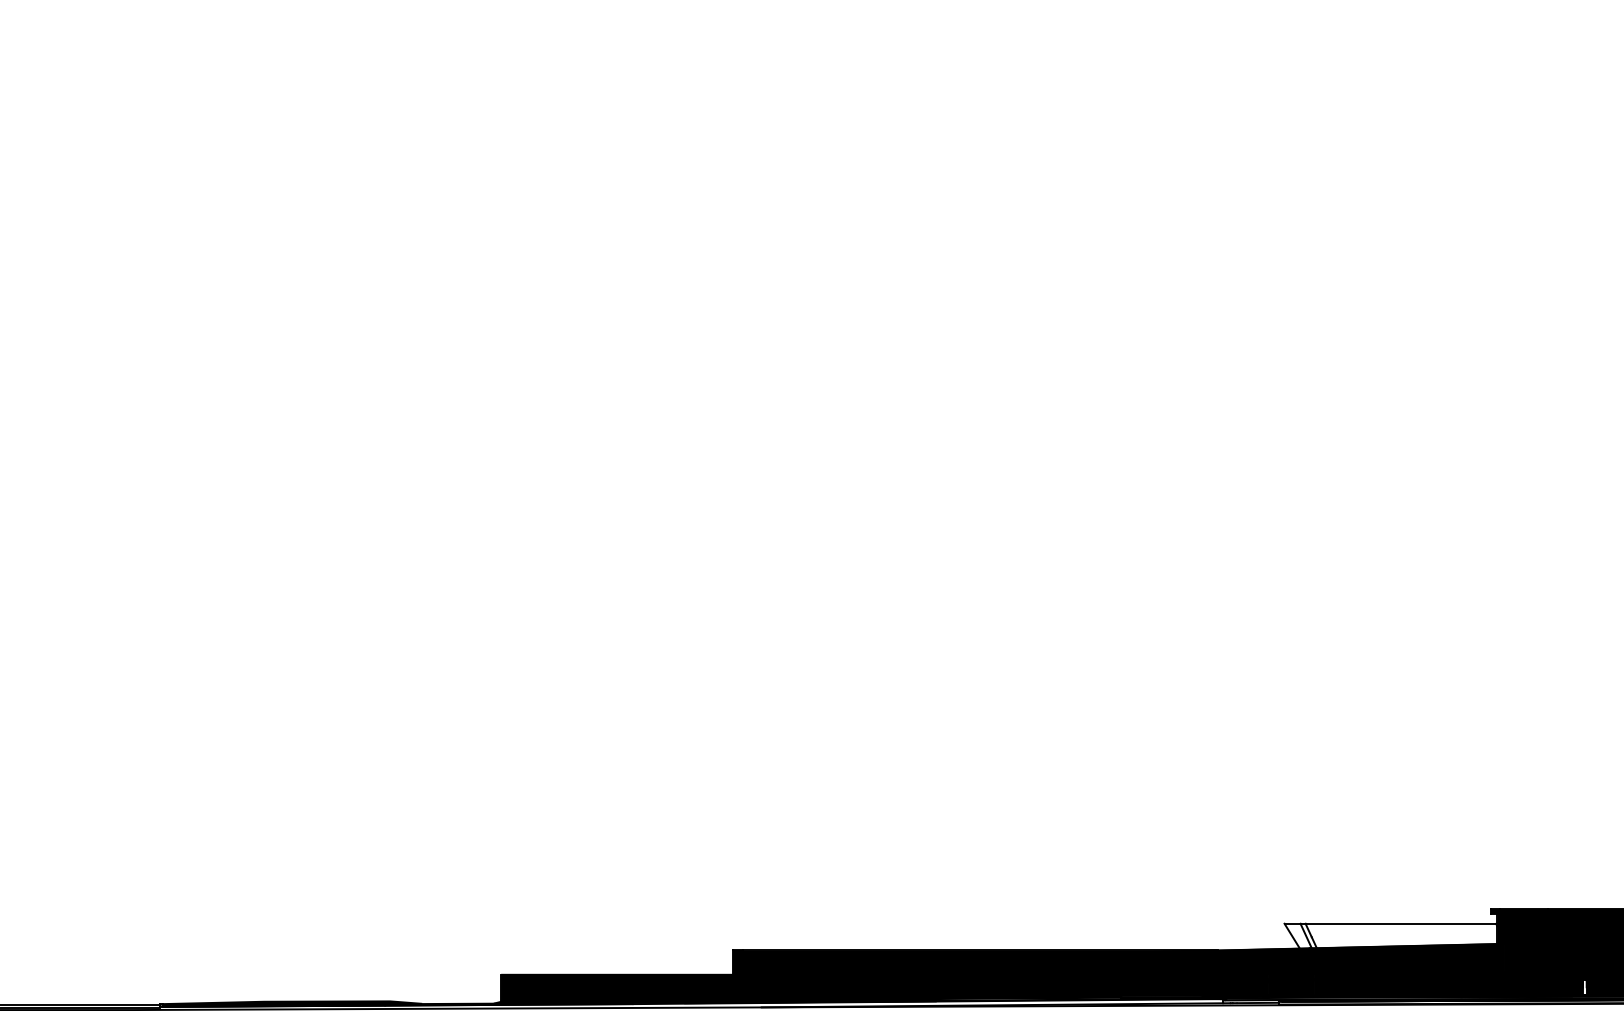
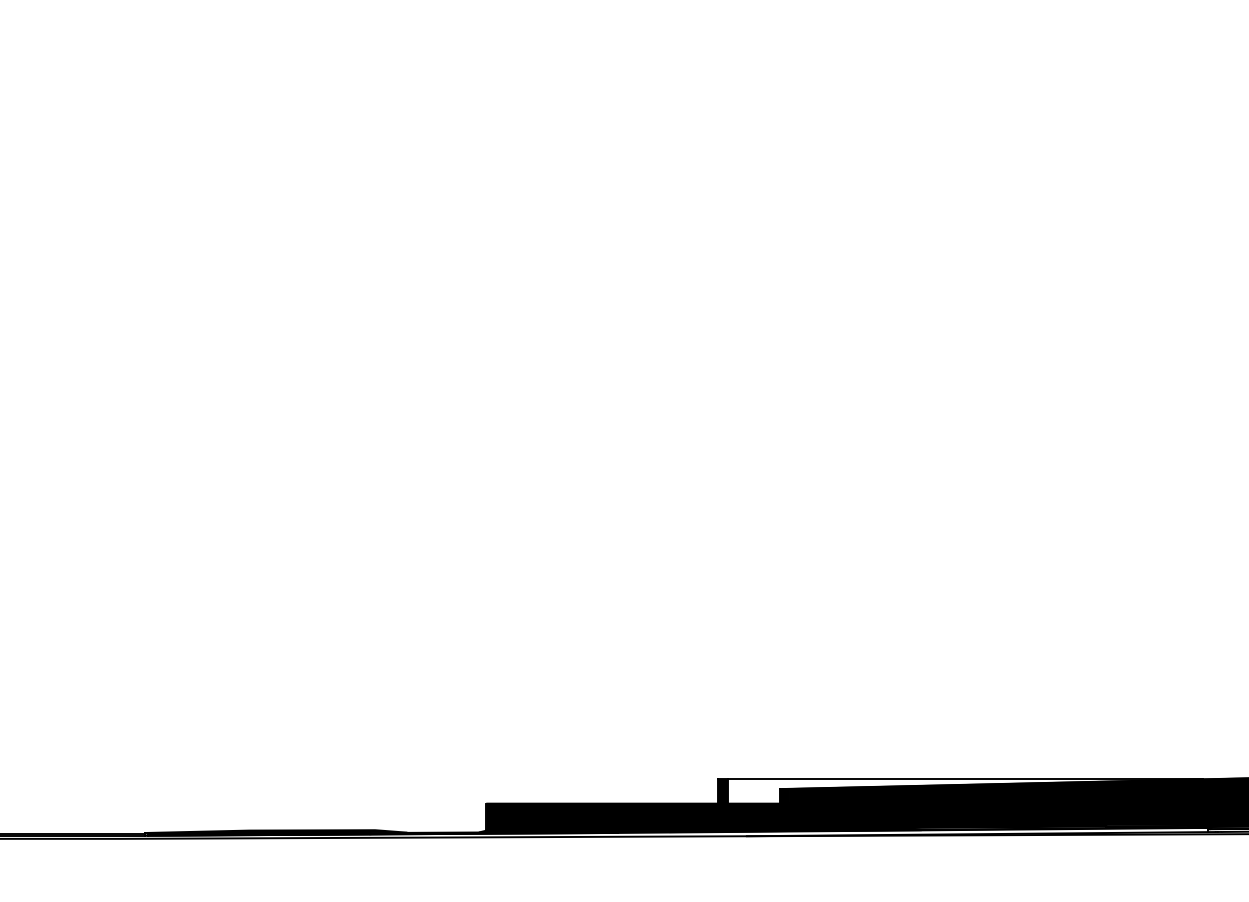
fill: (980, 962) -> (965, 791), removed

